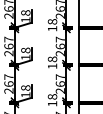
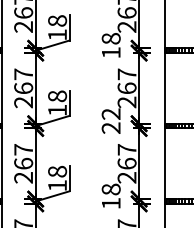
text: (52, 62) -> (111, 120), 18 -> 22

